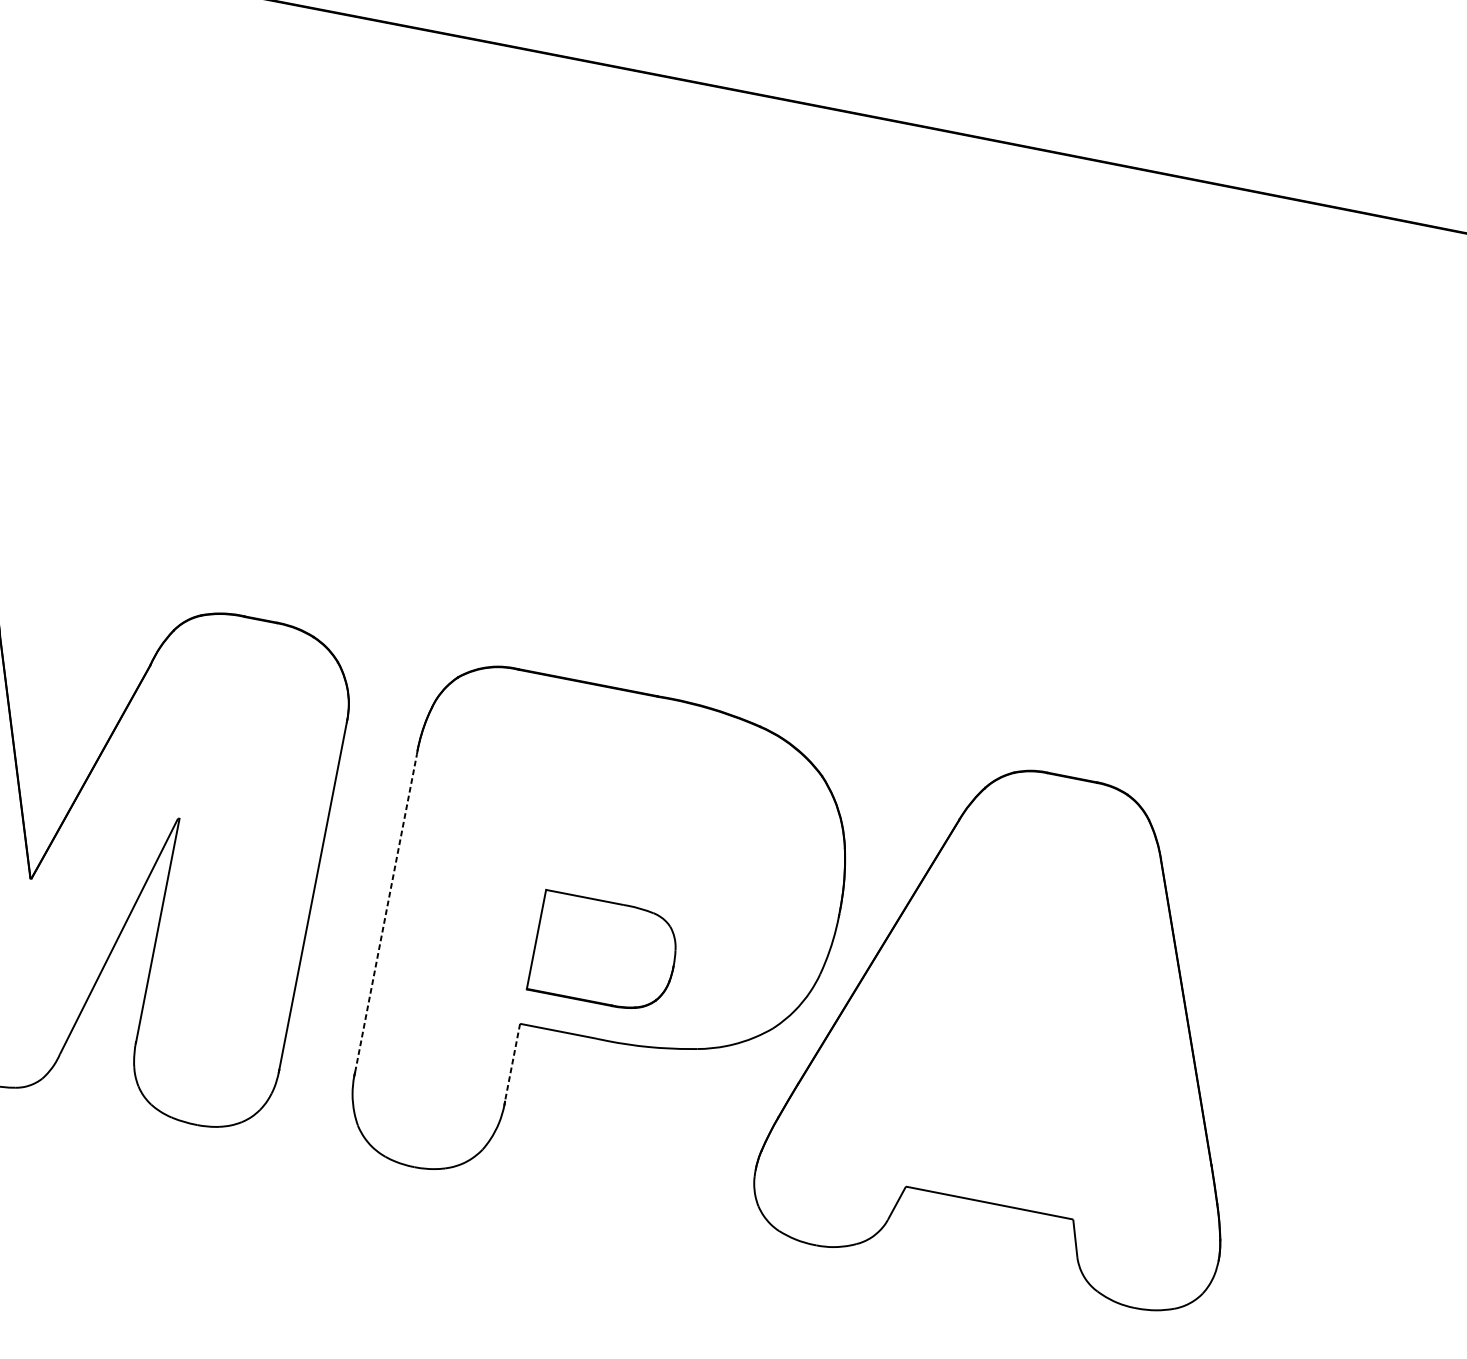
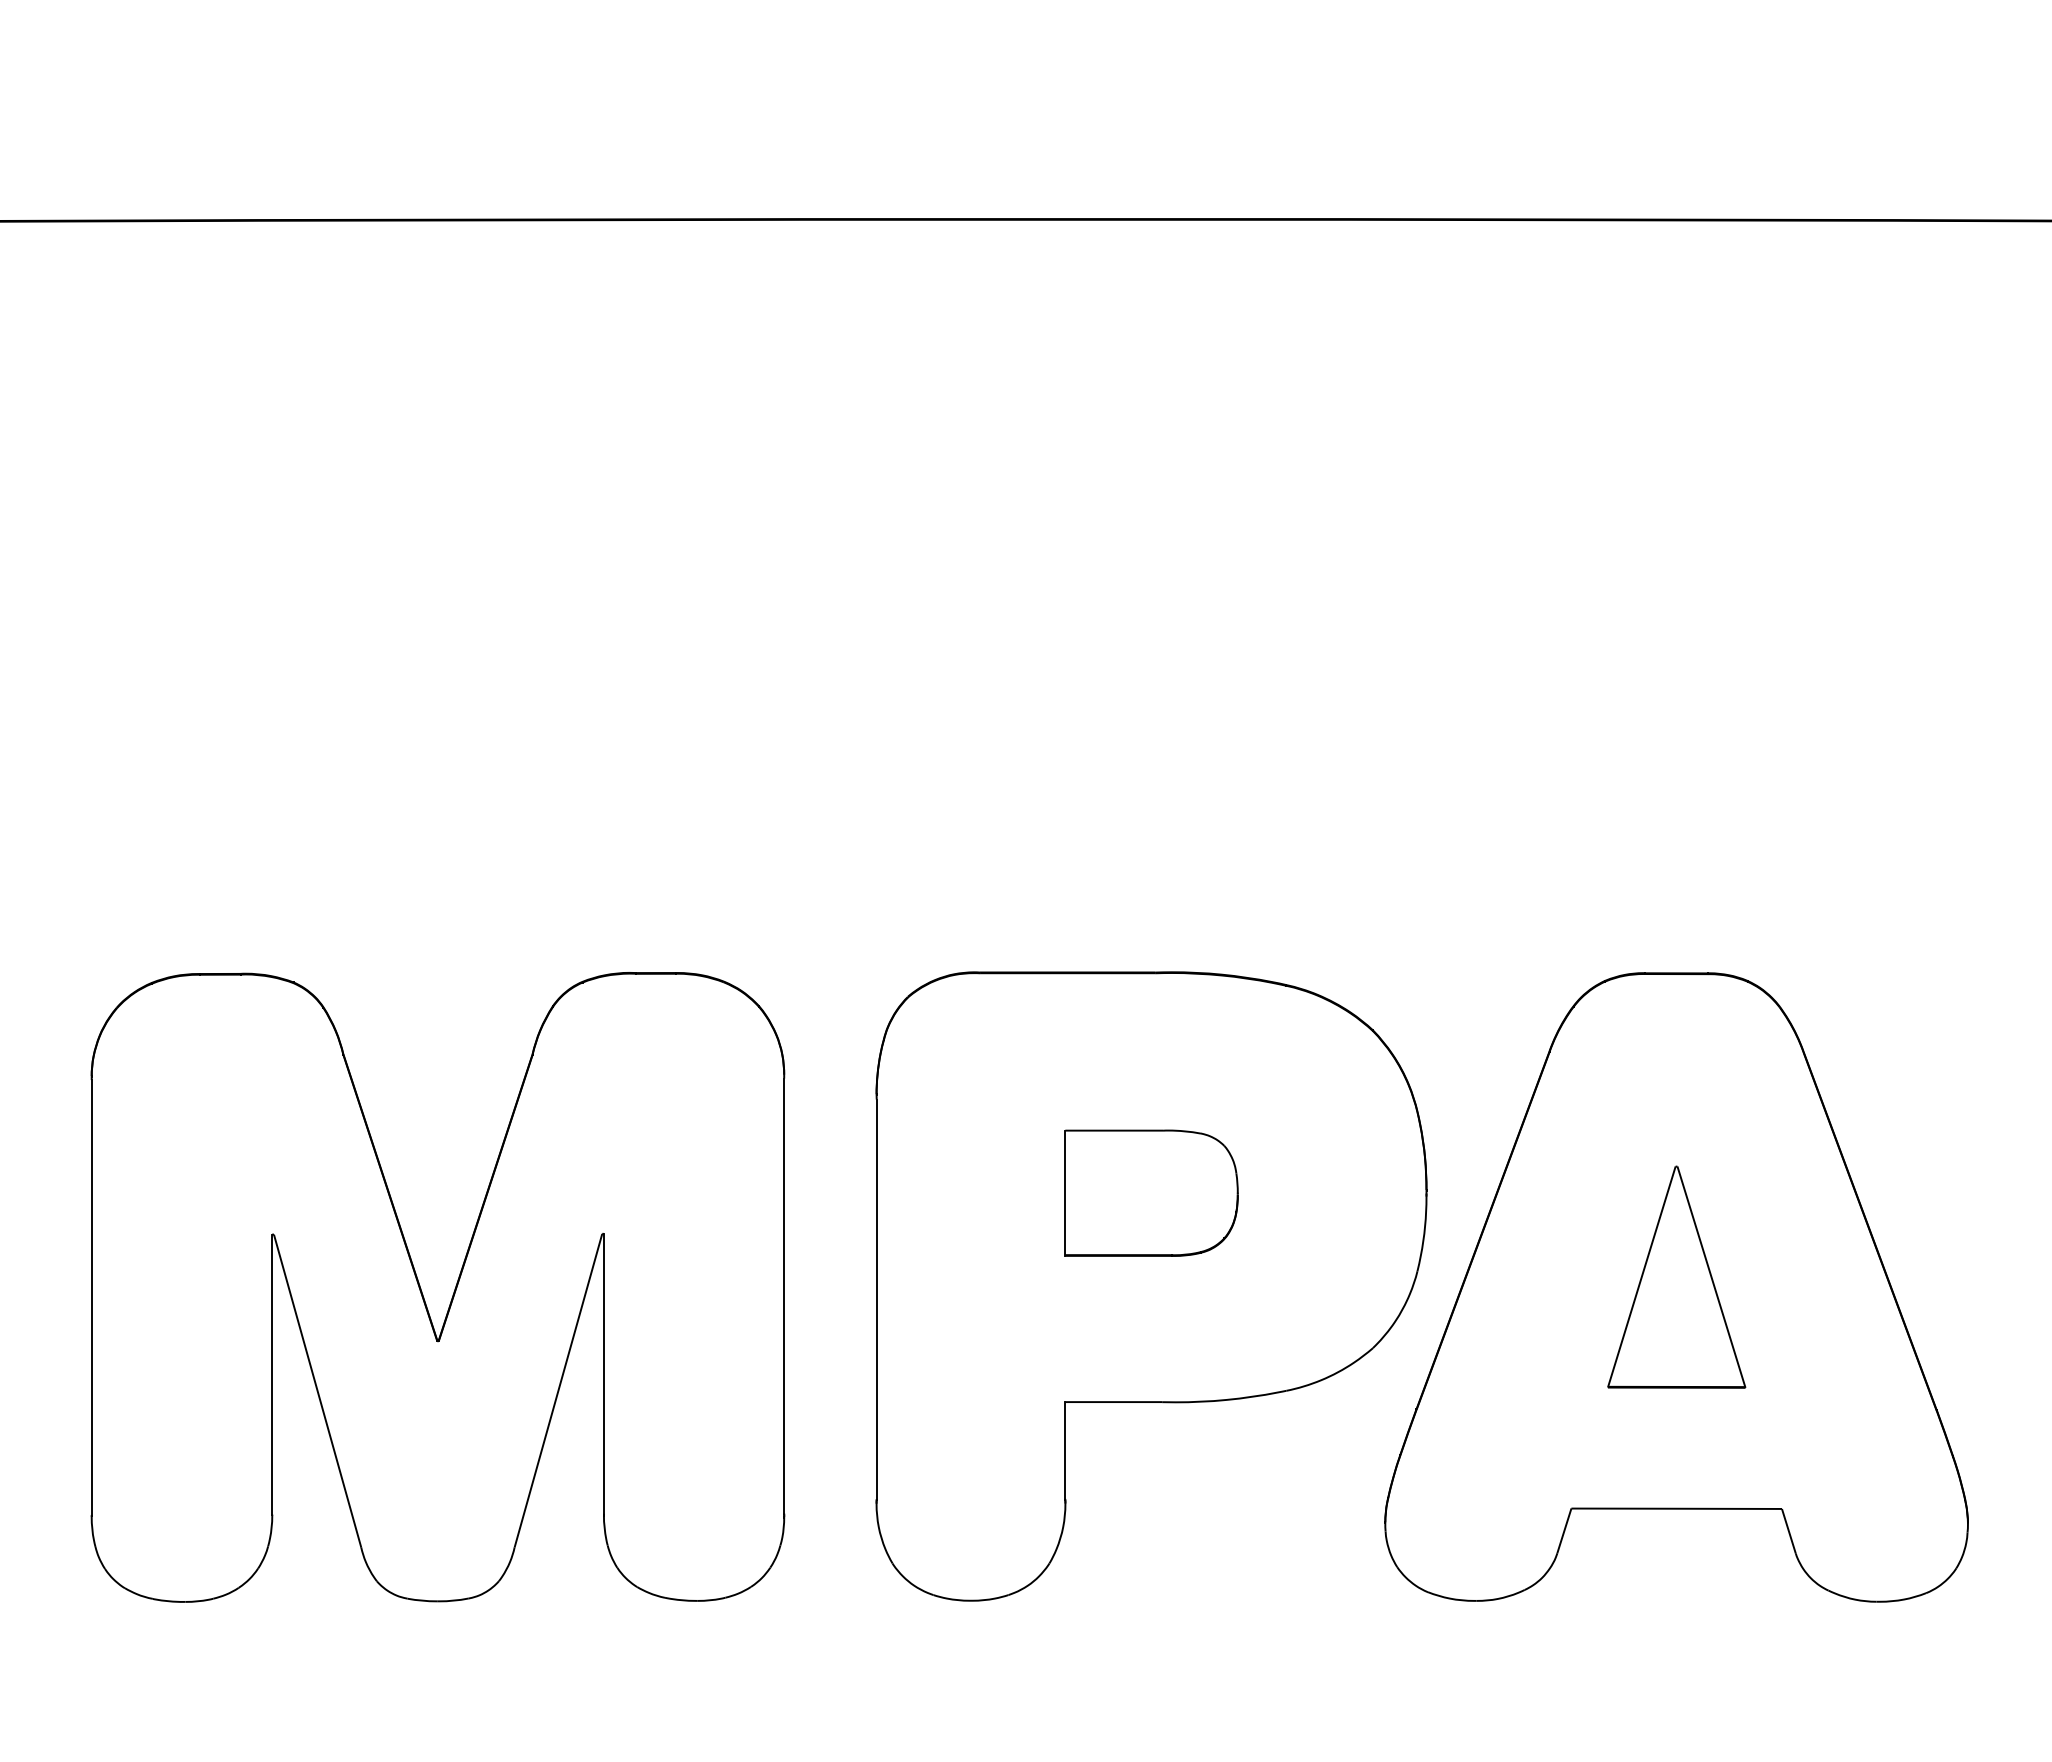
line: (385, 913) -> (876, 1299), dashed -> solid
part: (605, 952) -> (1151, 1192), moved
part: (1025, 1018) -> (1676, 1276), added
line: (512, 1062) -> (1065, 1450), dashed -> solid

